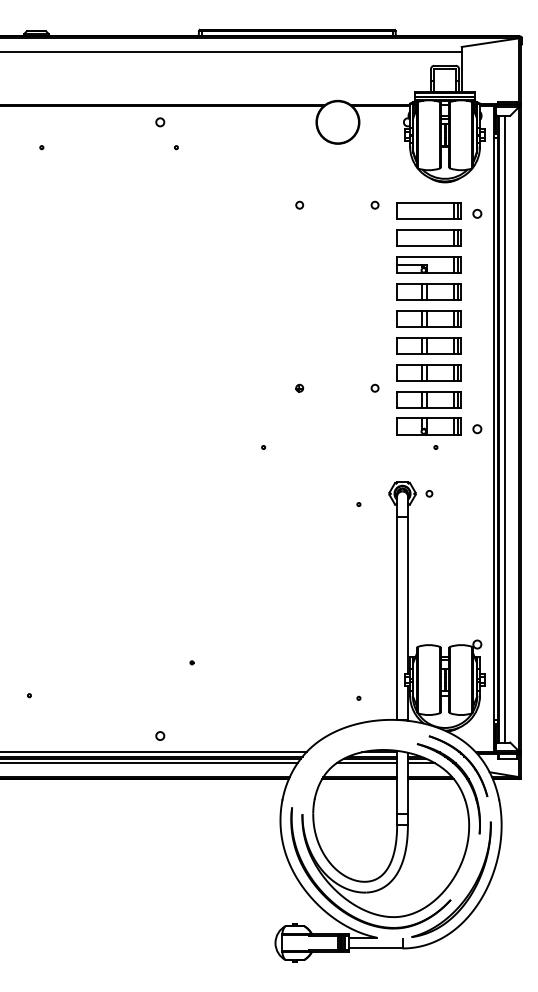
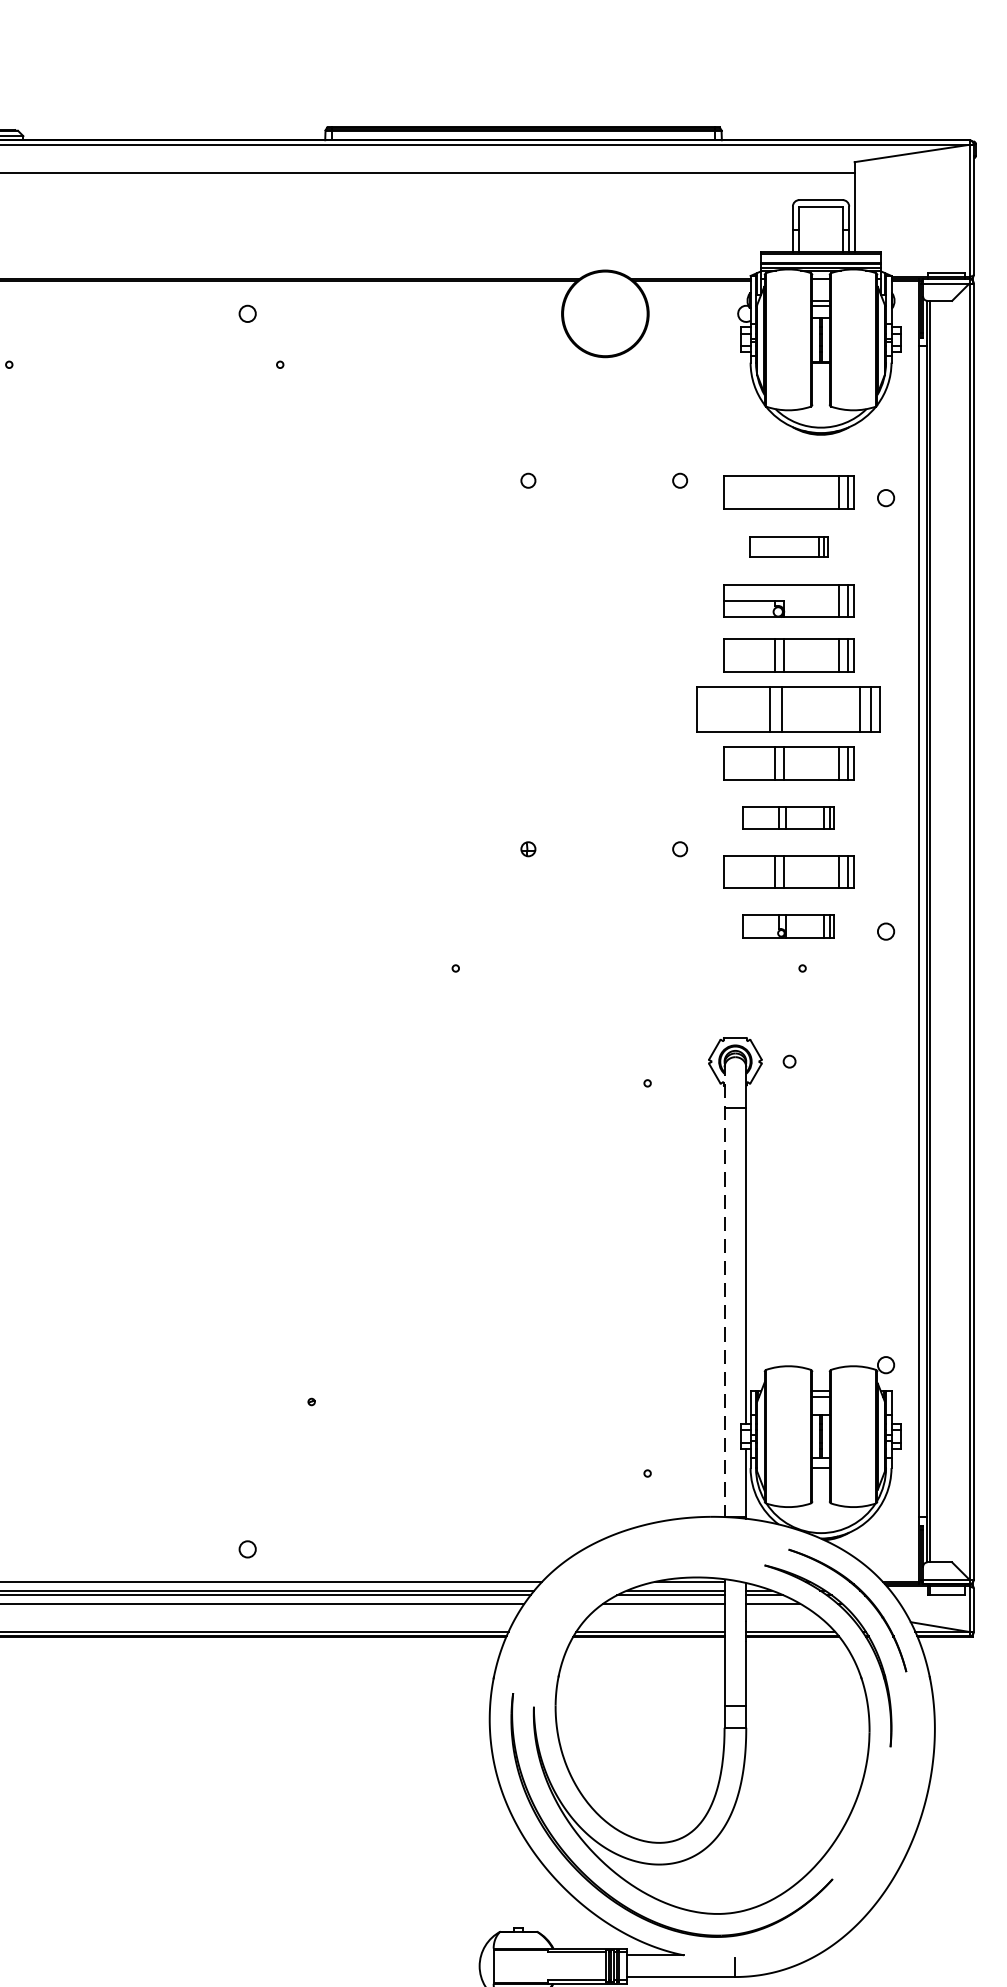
part: (428, 237) -> (787, 545), size x0.6
part: (428, 318) -> (787, 708), size x1.4
part: (428, 372) -> (787, 817), size x0.7
part: (428, 426) -> (787, 926), size x0.7
line: (504, 428) -> (940, 930), removed
line: (397, 607) -> (725, 1290), solid -> dashed
part: (468, 892) -> (868, 1864), removed

